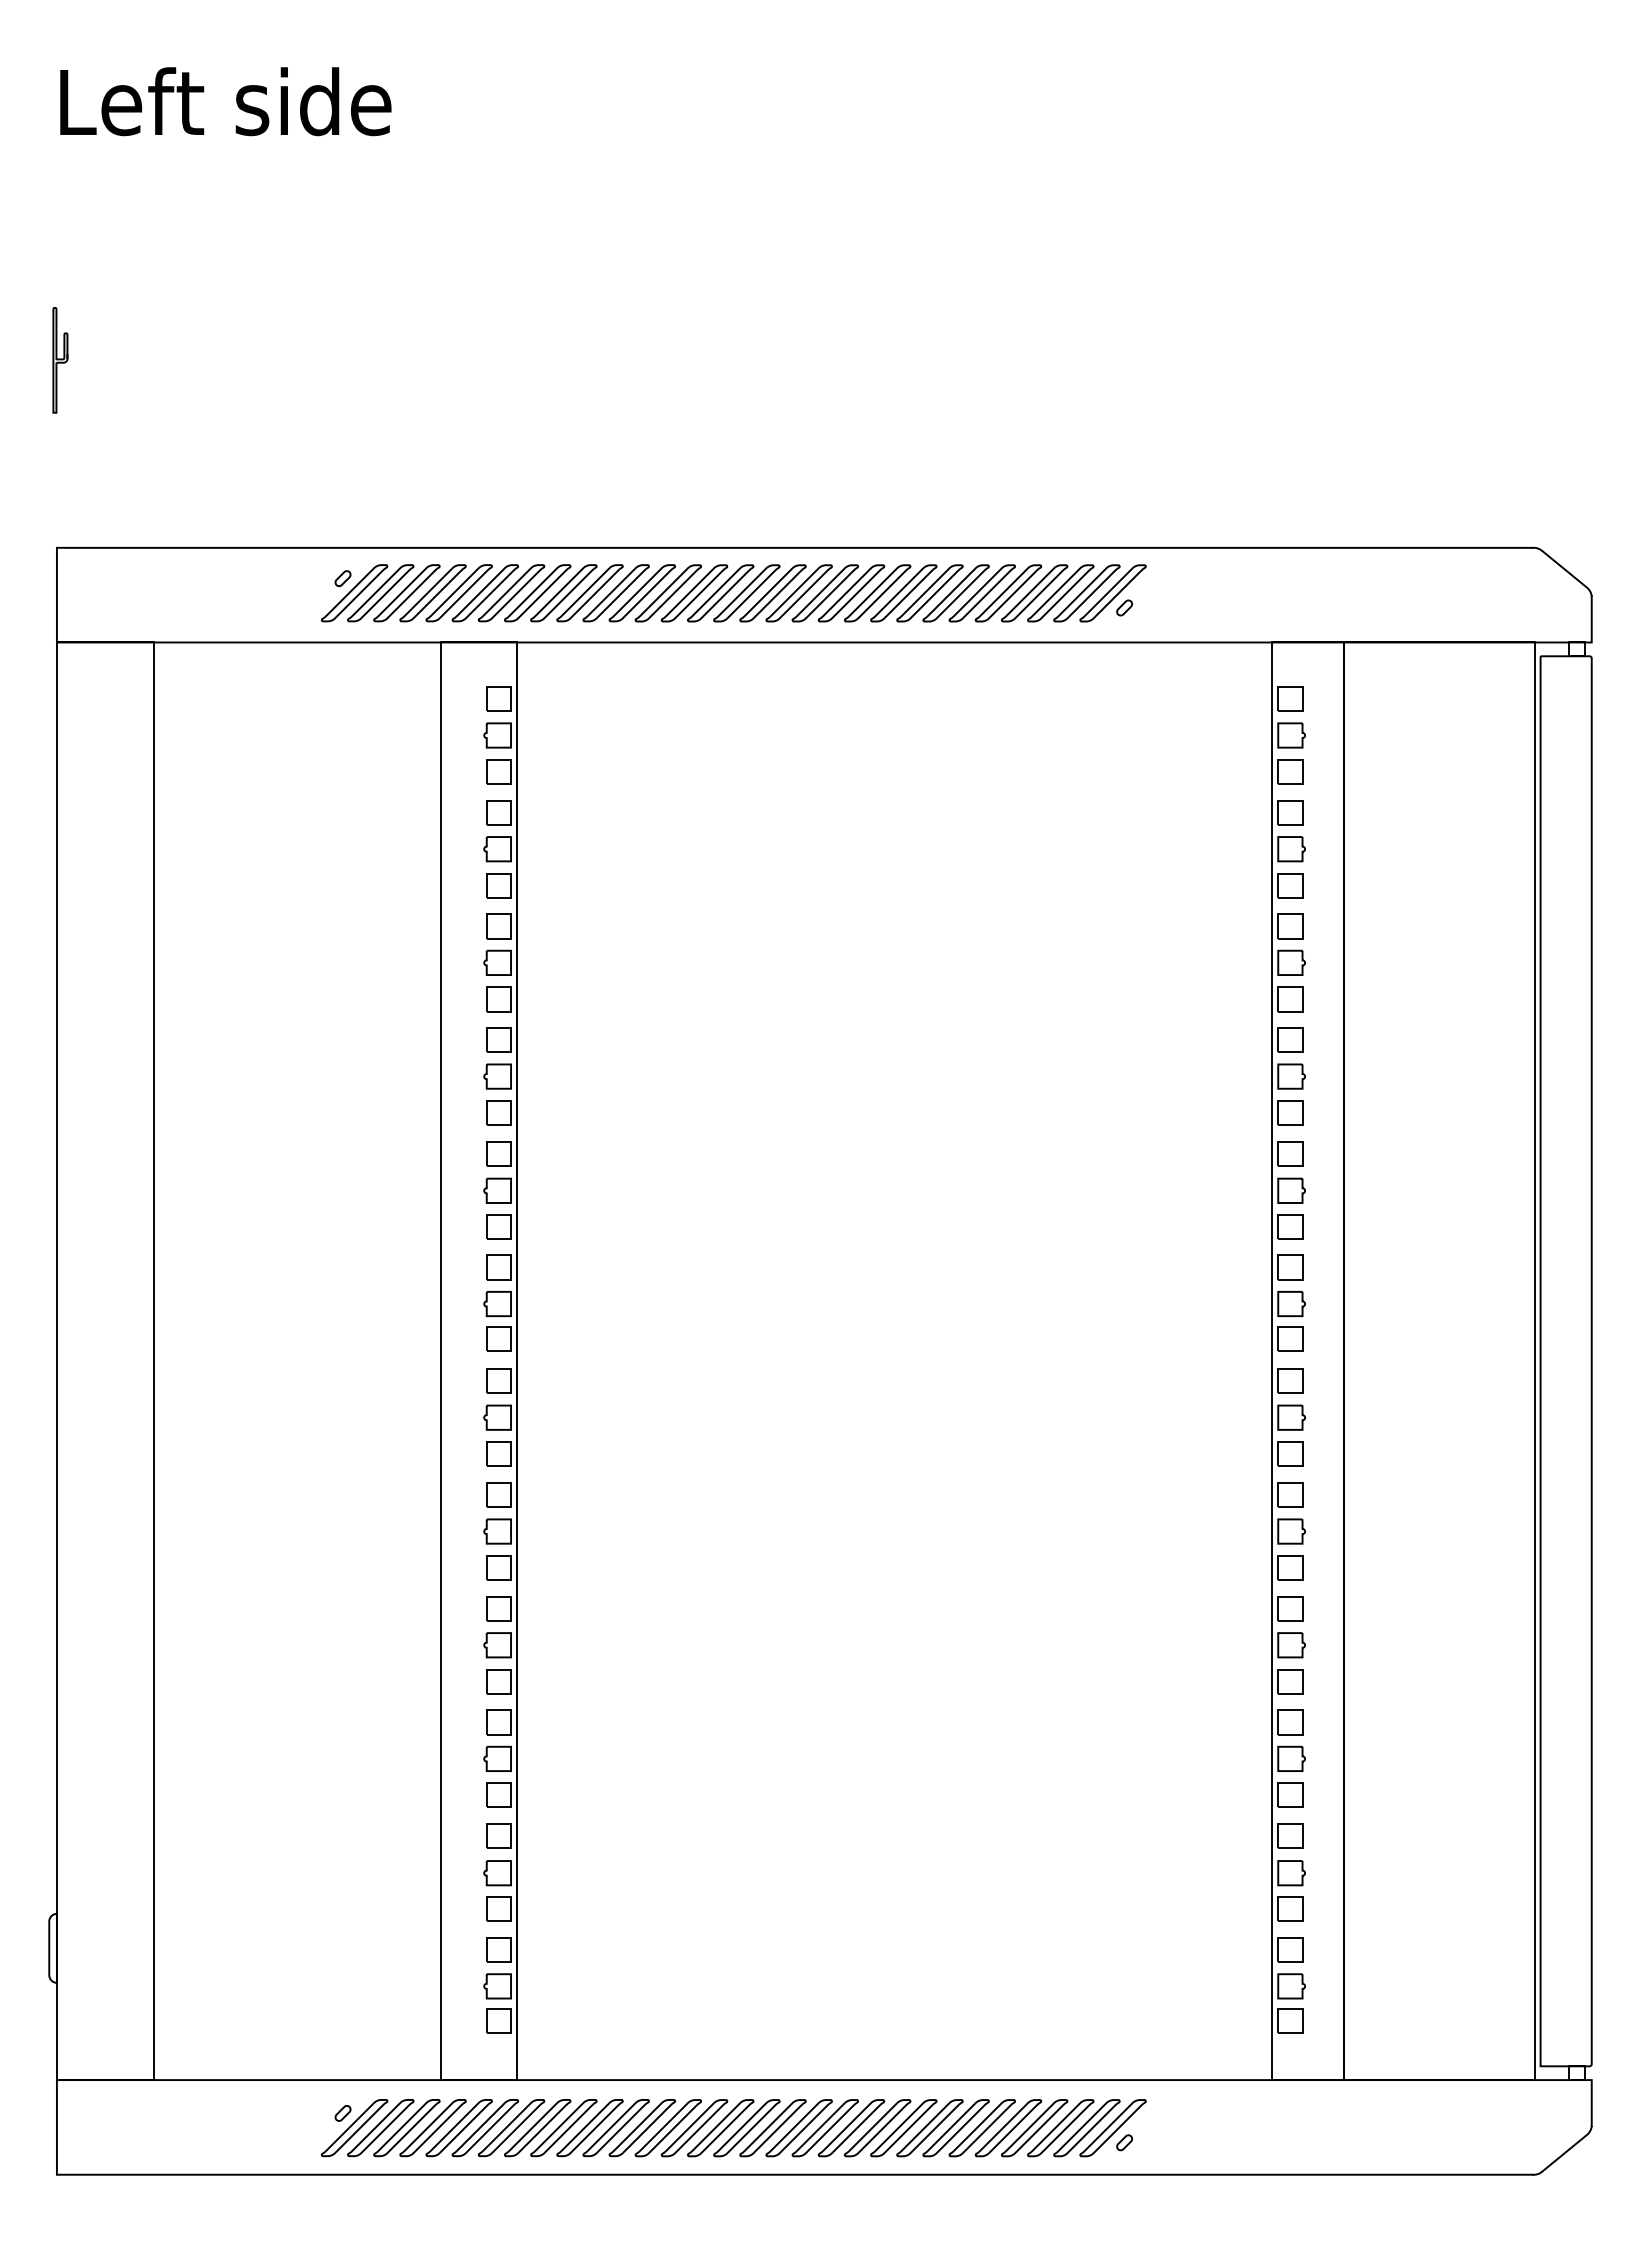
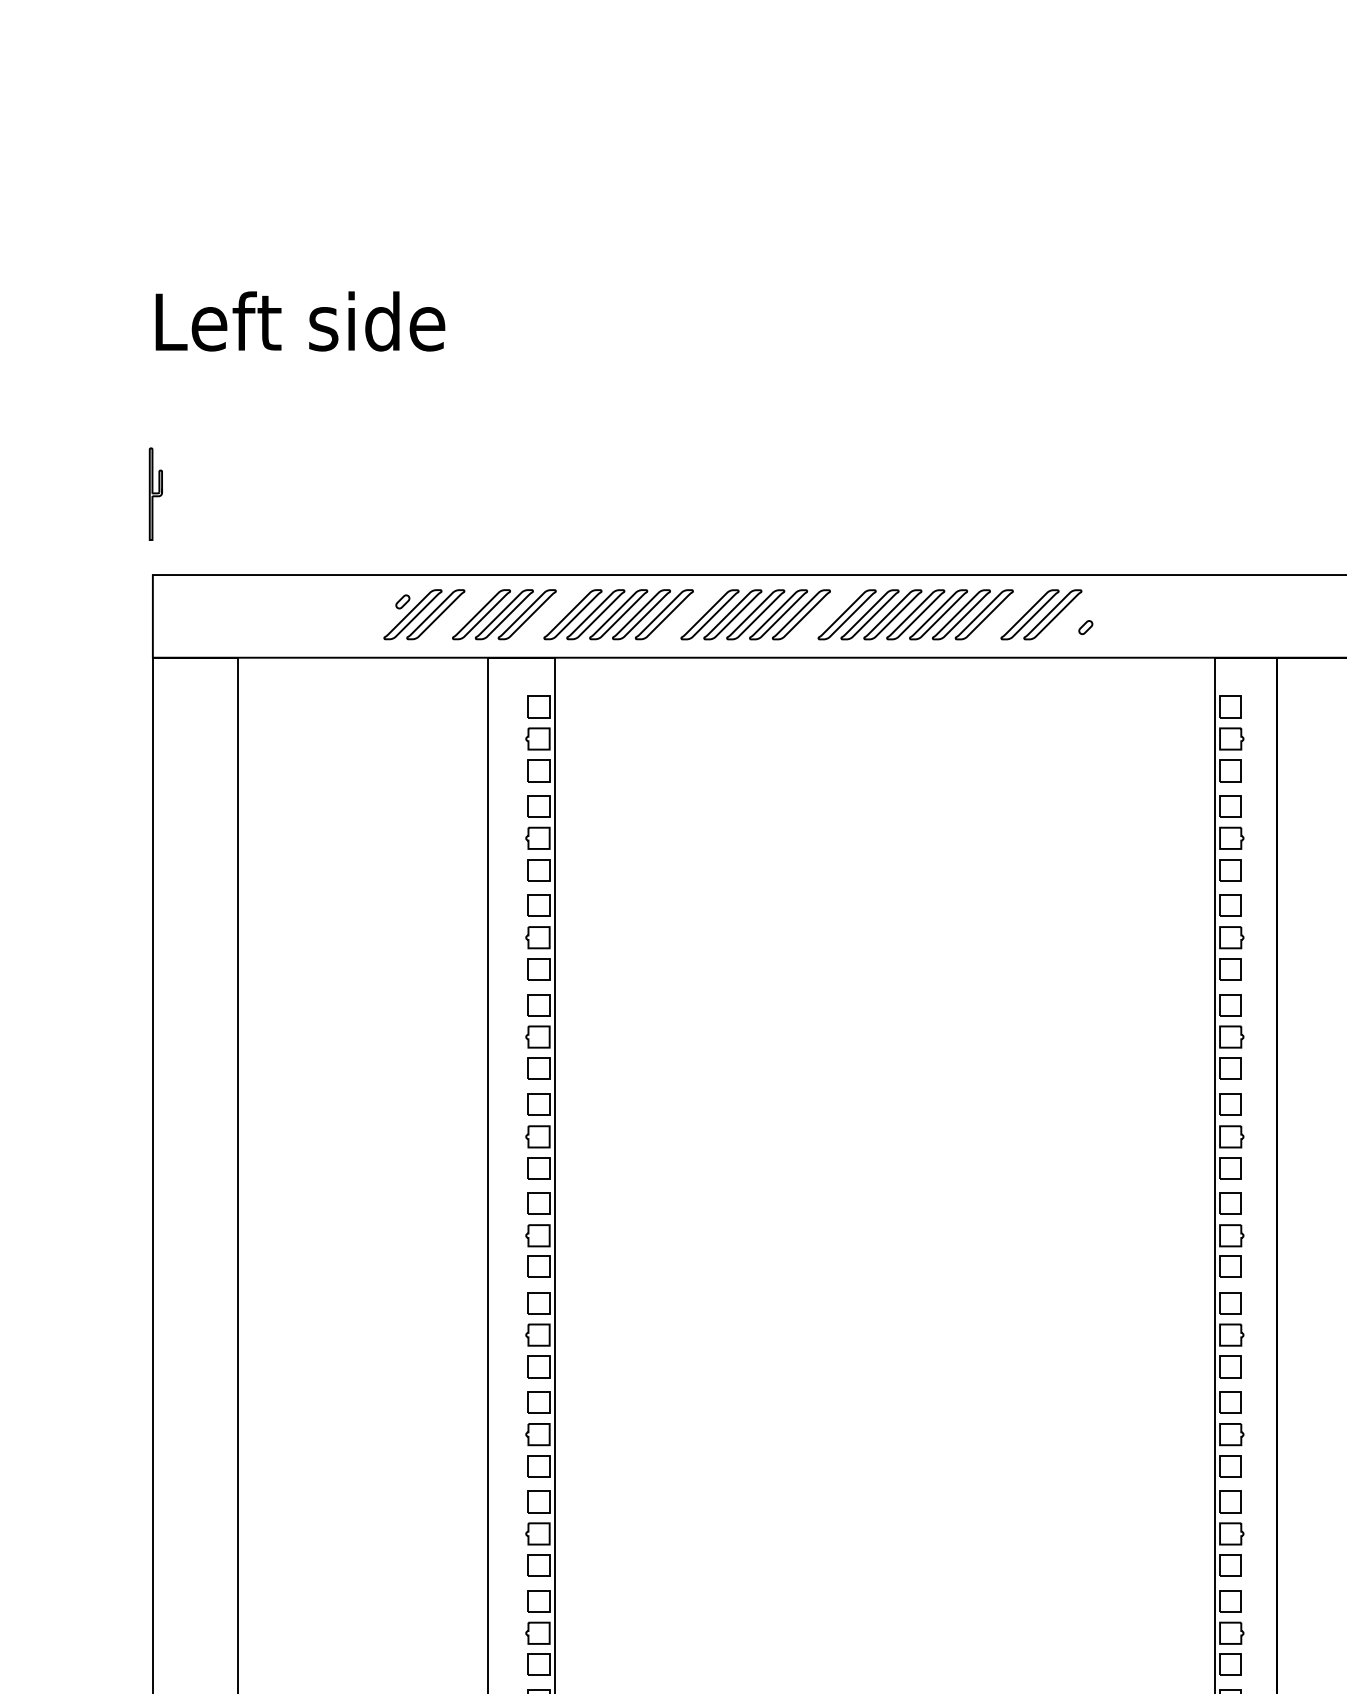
text: (225, 101) -> (300, 321), moved
part: (60, 360) -> (155, 494), moved
part: (406, 593) -> (458, 614), removed
part: (511, 593) -> (550, 614), removed
part: (667, 593) -> (686, 614), removed
part: (824, 593) -> (823, 614), removed
part: (1034, 593) -> (1007, 614), removed
part: (1112, 593) -> (1075, 614), removed

